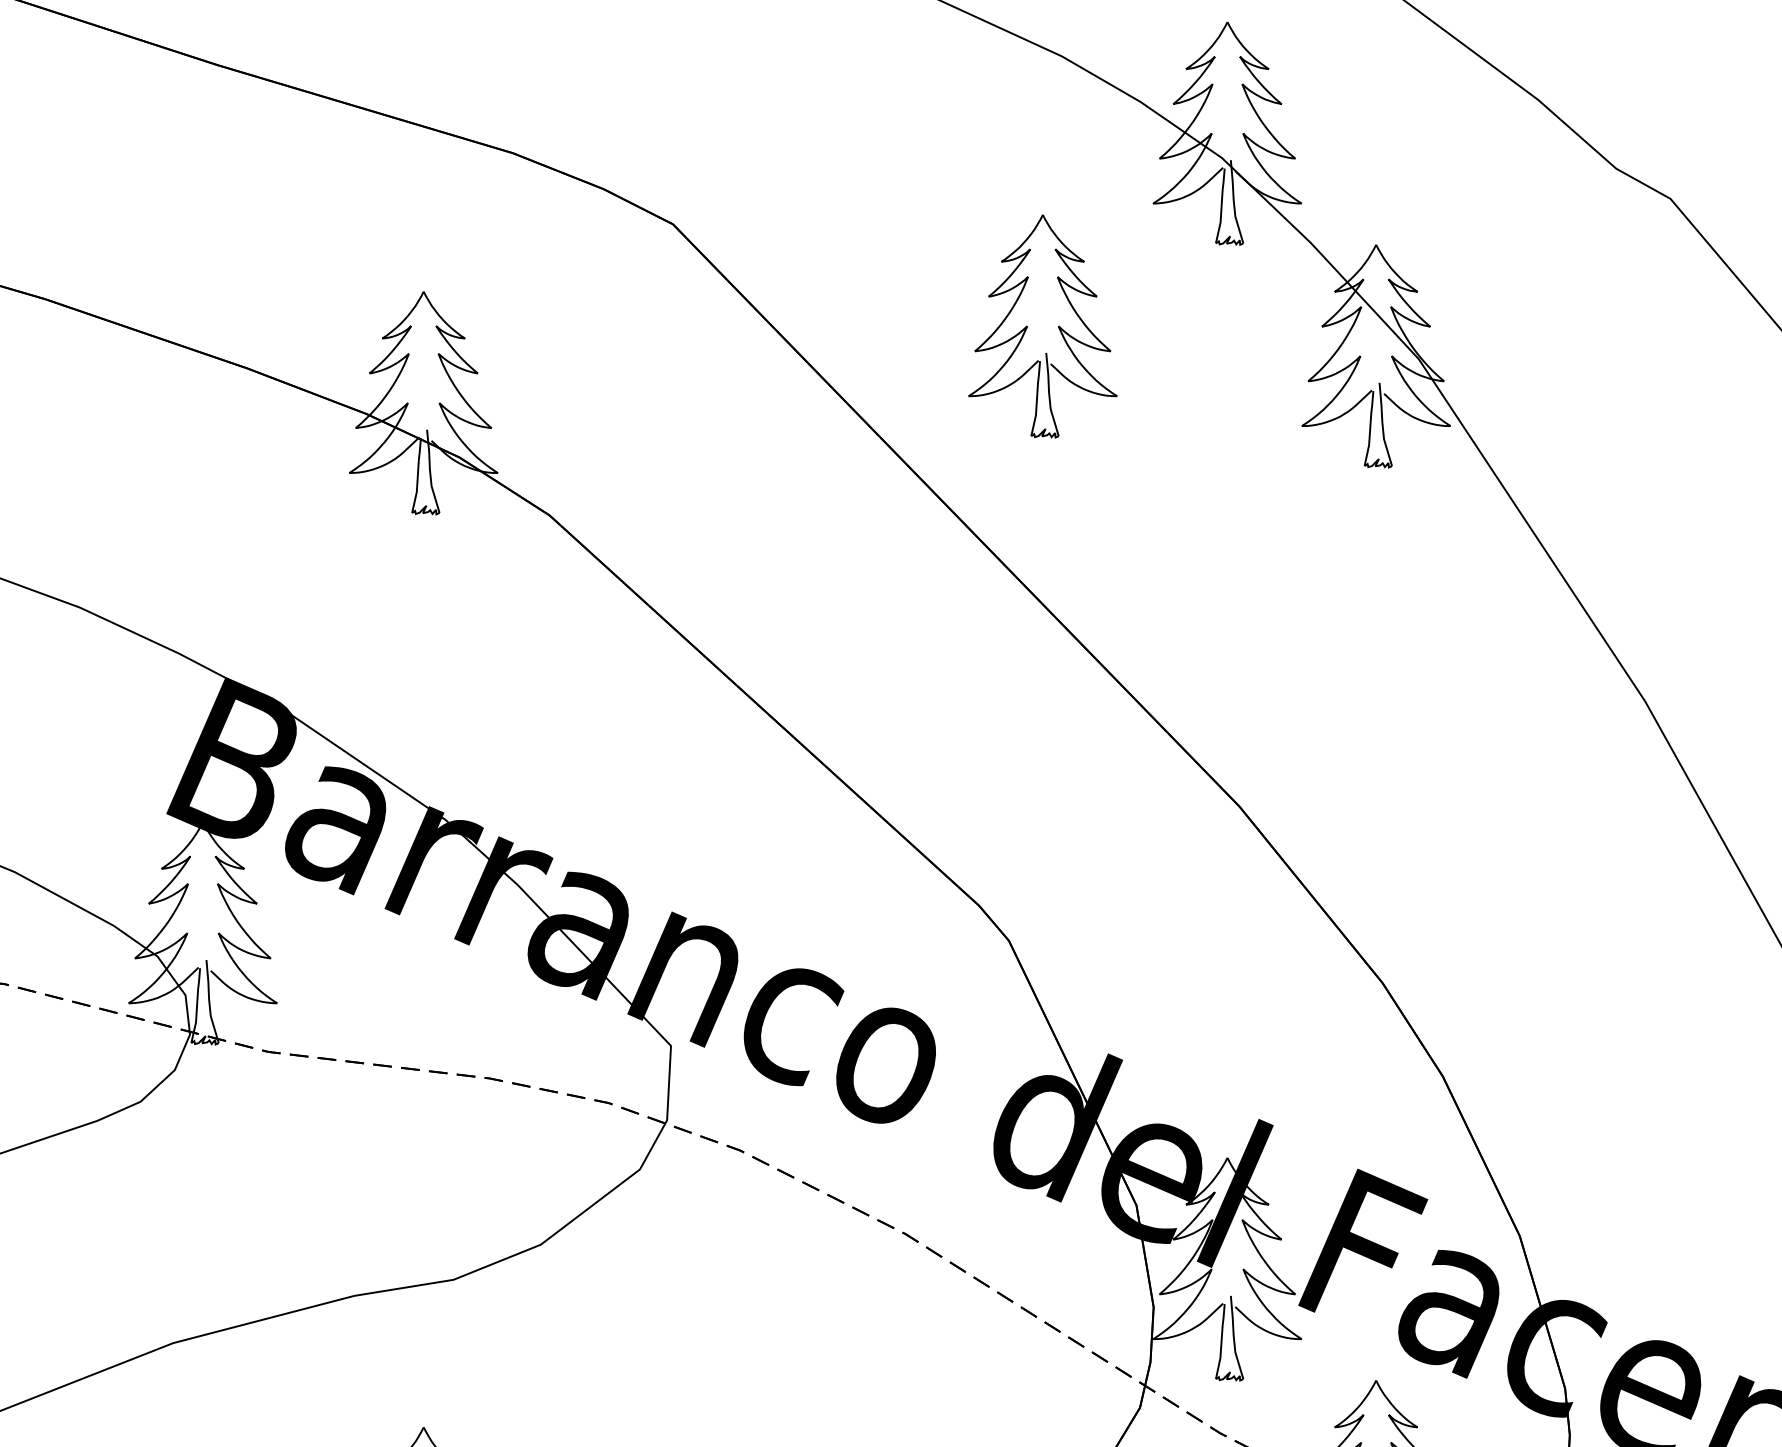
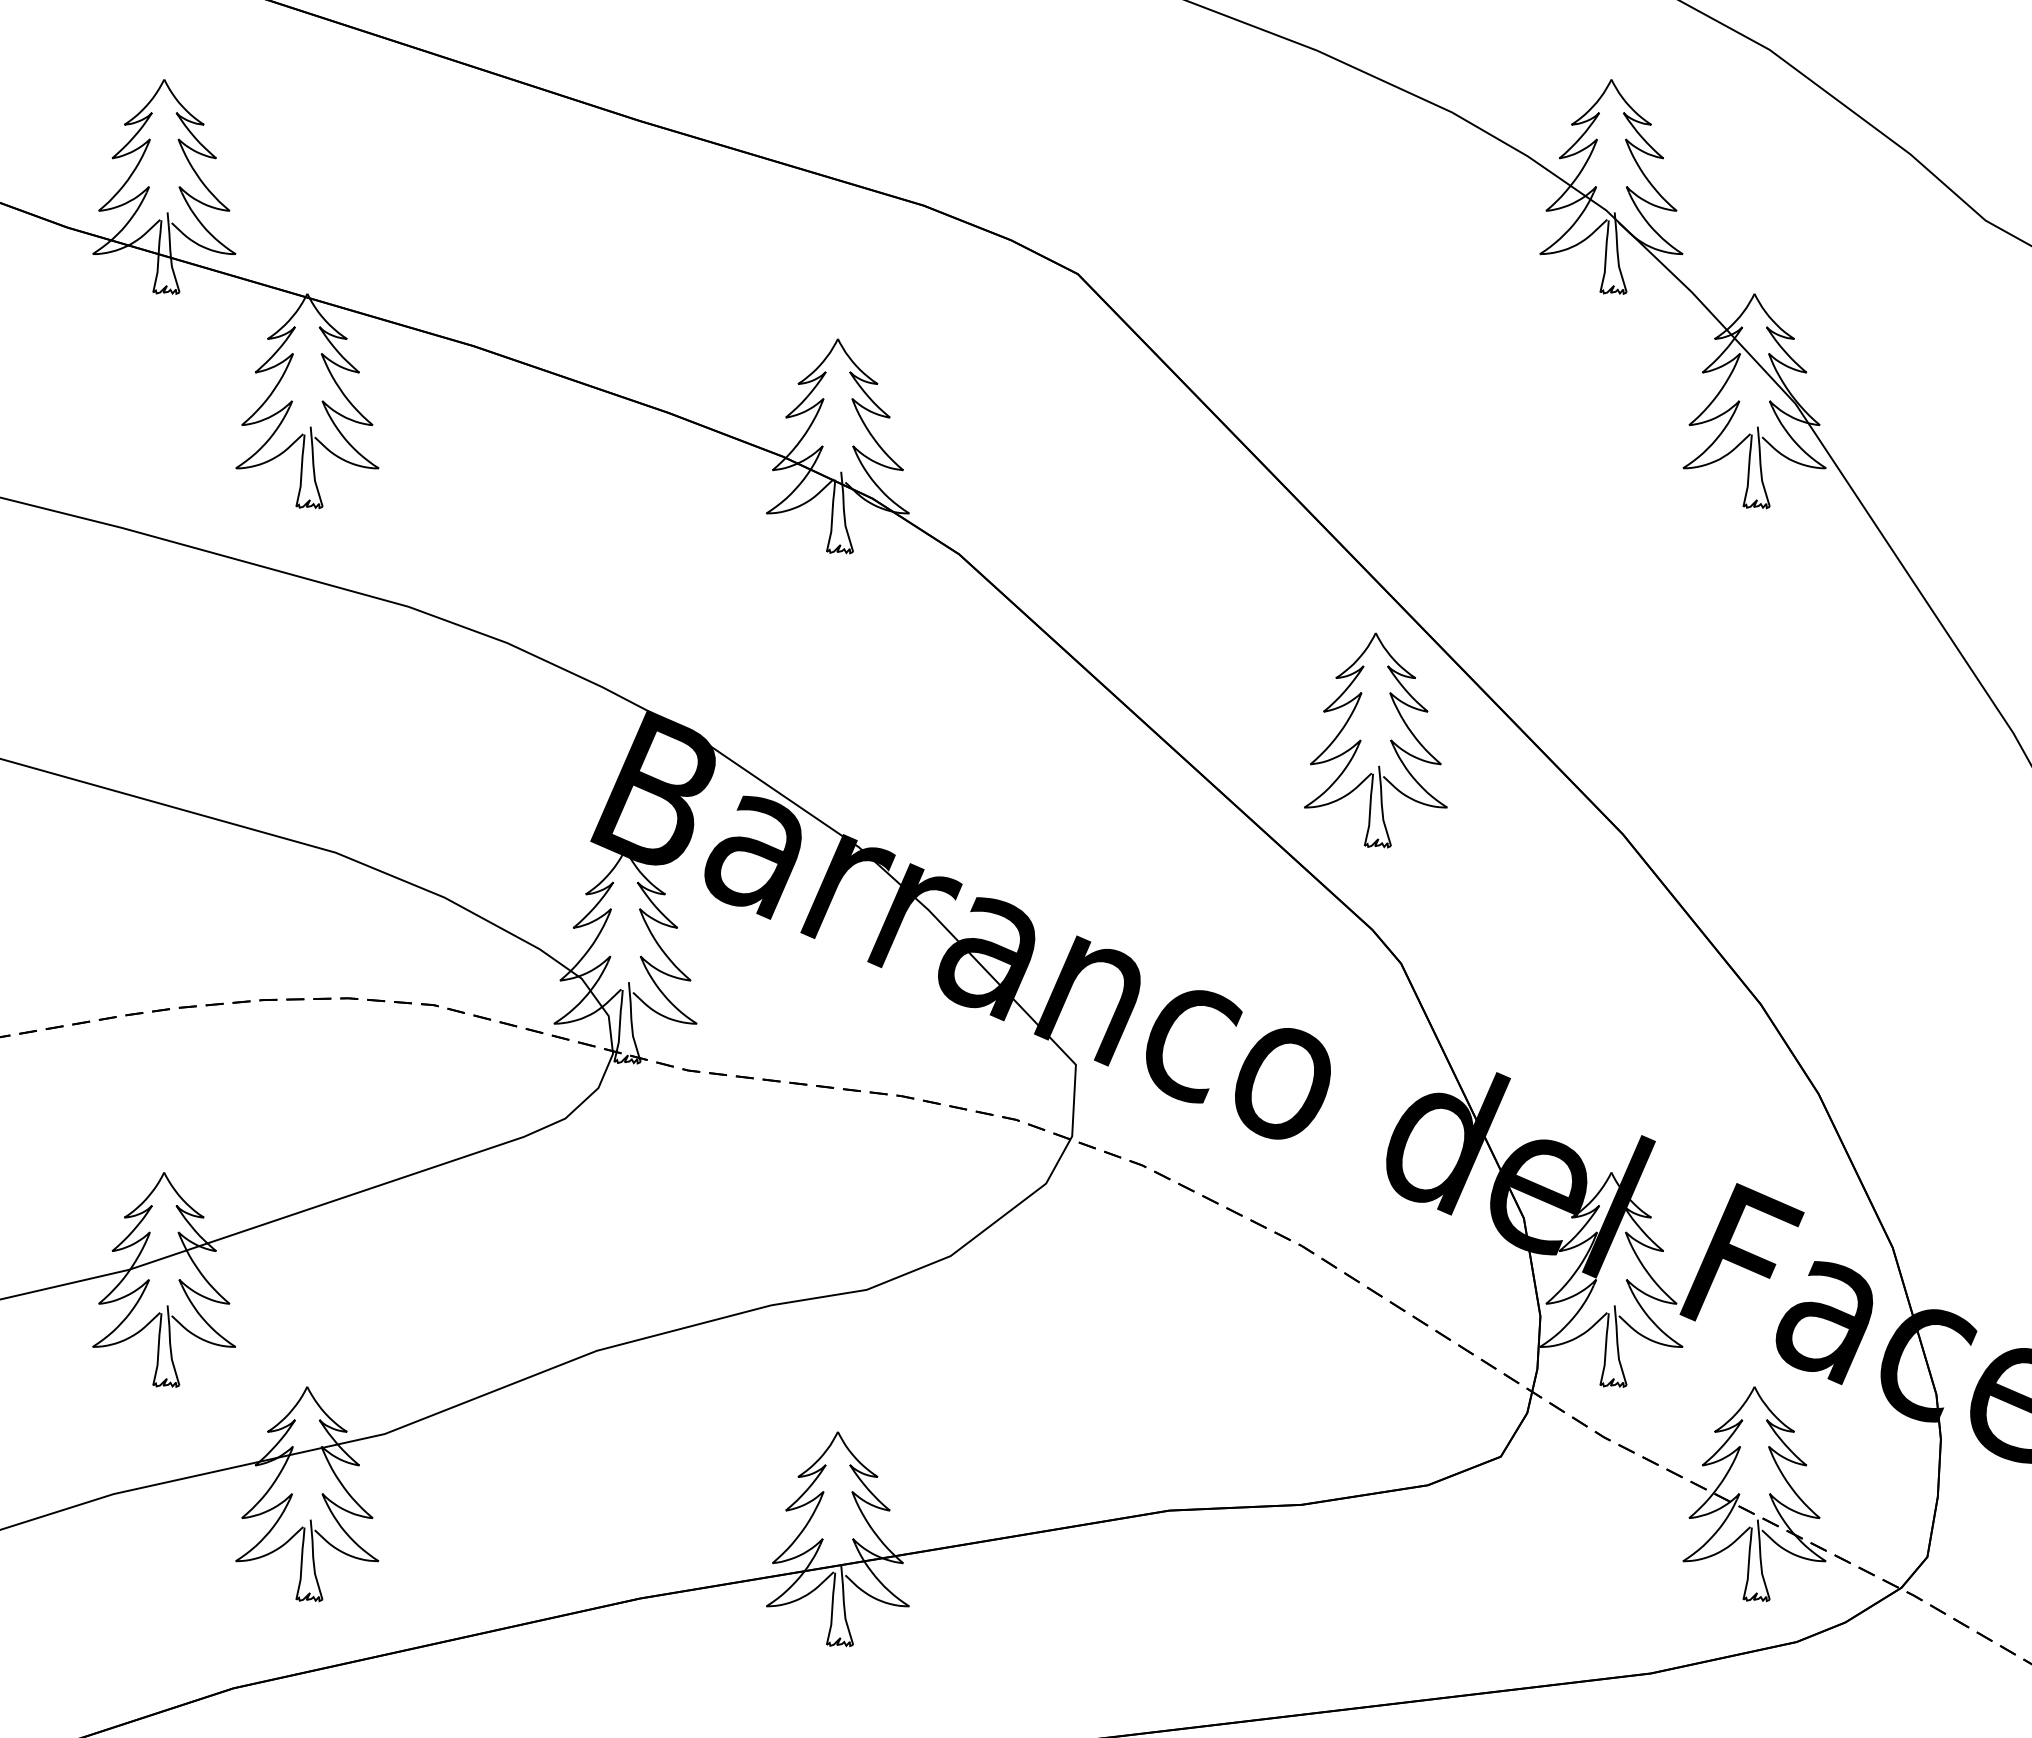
part: (1028, 326) -> (1361, 740), moved

